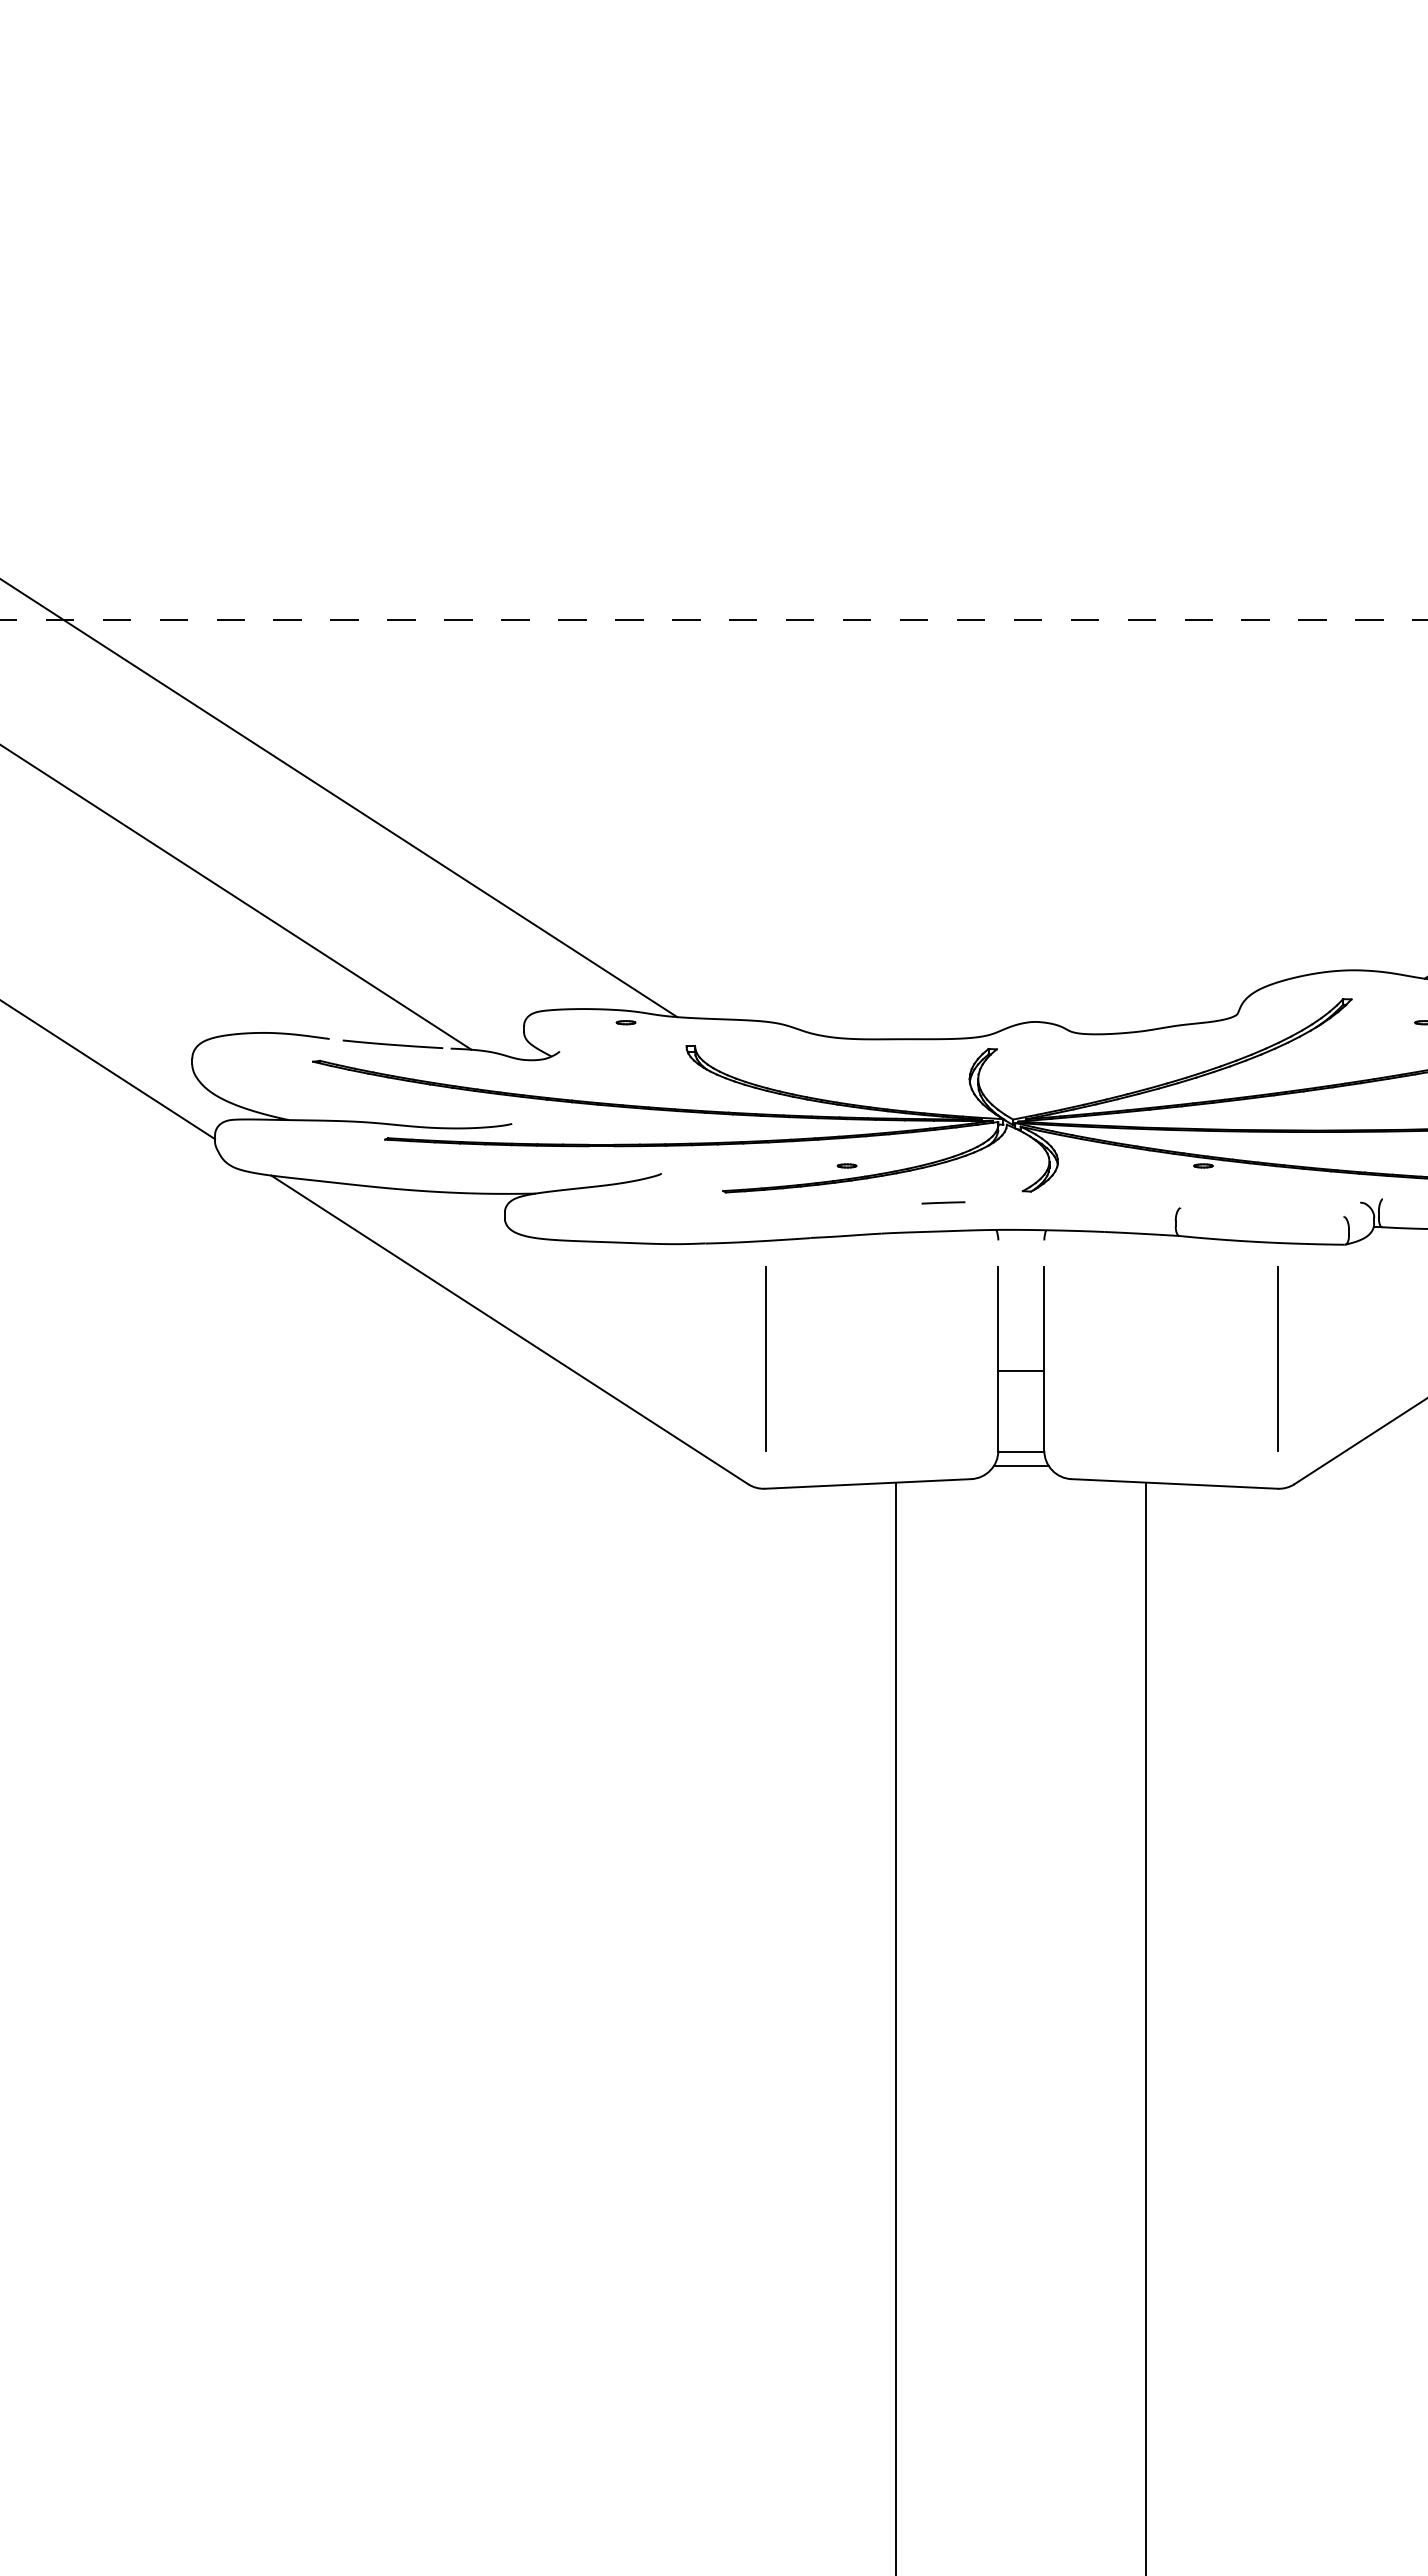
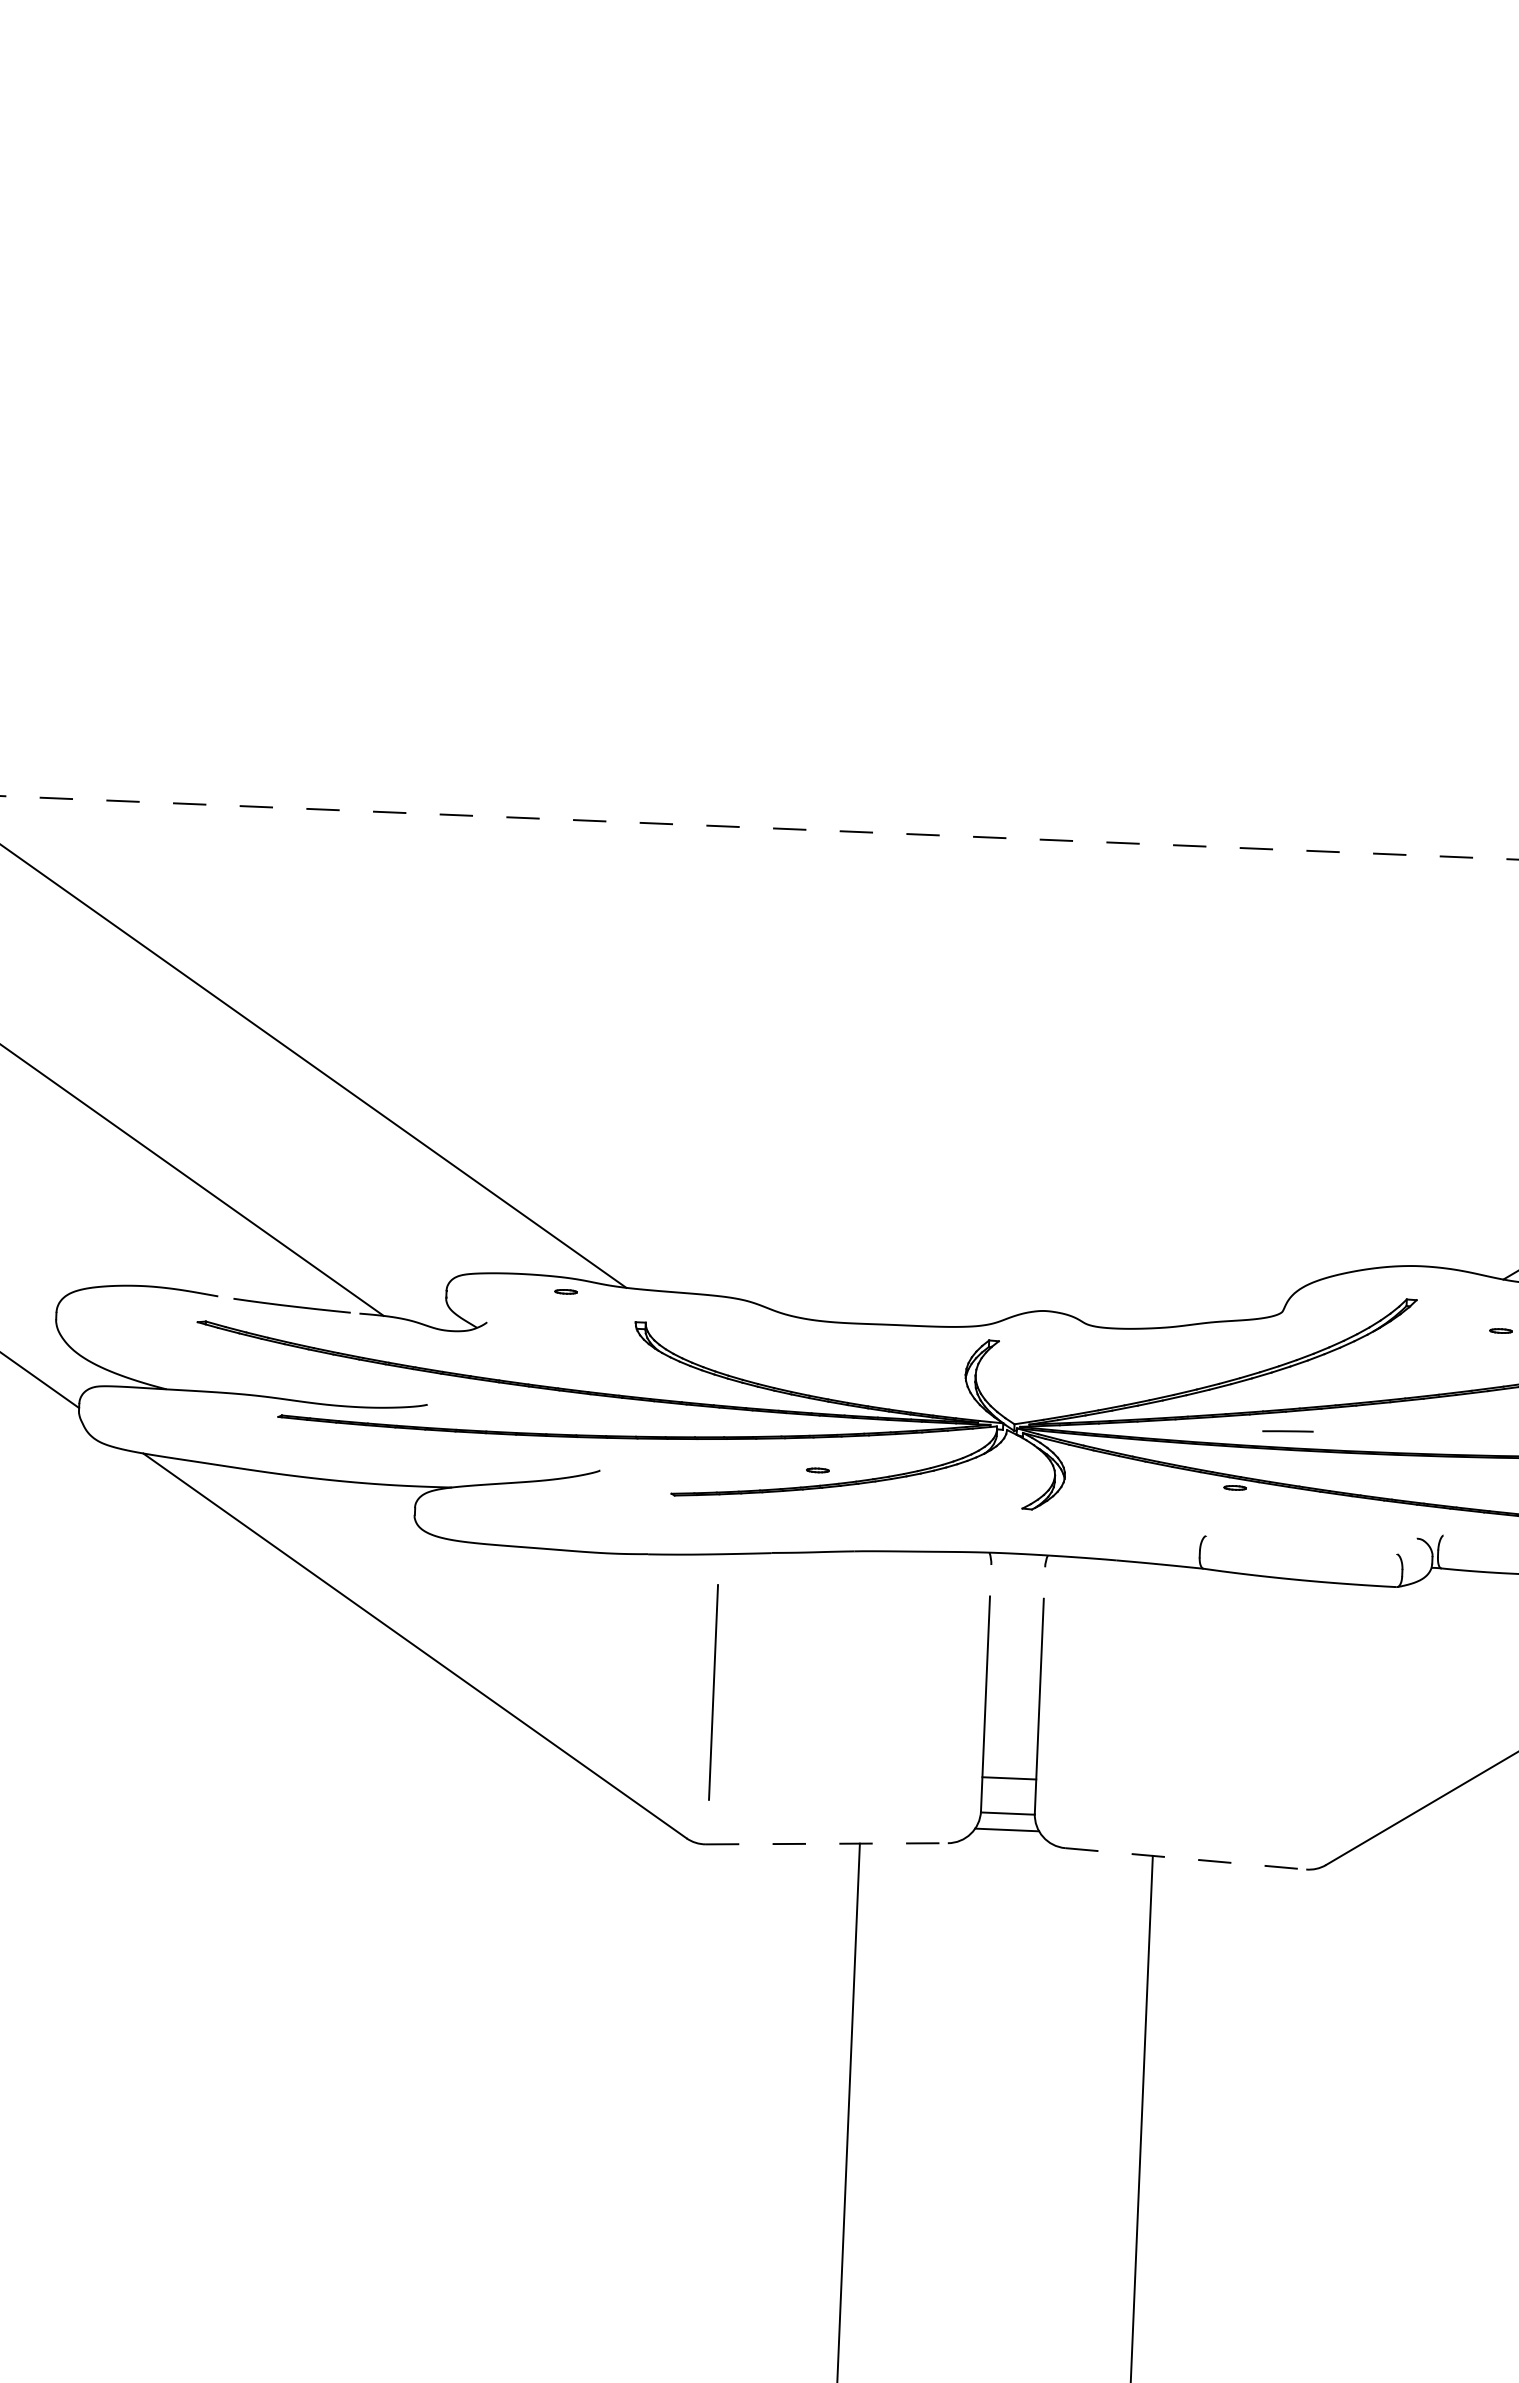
line: (943, 1202) -> (1288, 1430), moved
line: (1278, 1358) -> (1313, 1717), removed
line: (1021, 1370) -> (1009, 1778), moved
line: (868, 1483) -> (827, 1843), solid -> dashed
line: (1175, 1483) -> (1186, 1858), solid -> dashed

